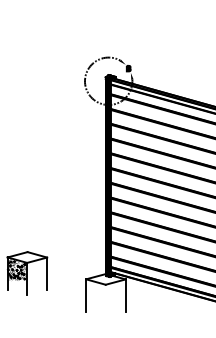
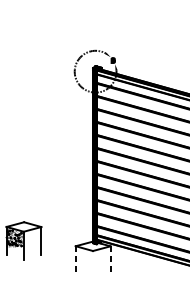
line: (86, 295) -> (76, 260), solid -> dashed
line: (125, 296) -> (110, 261), solid -> dashed

